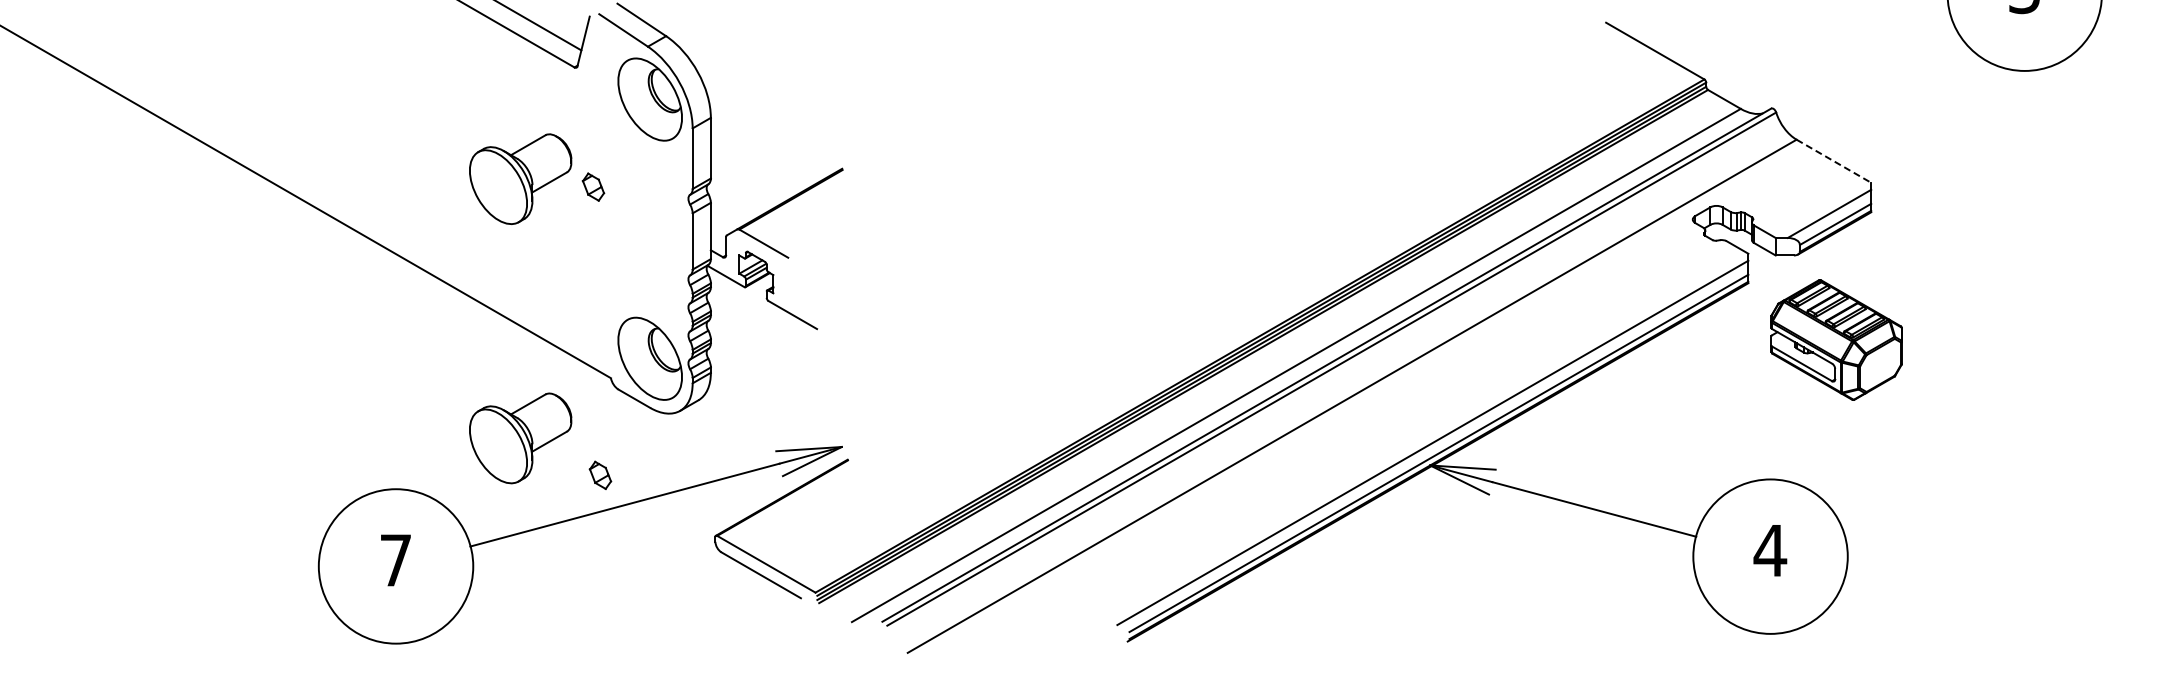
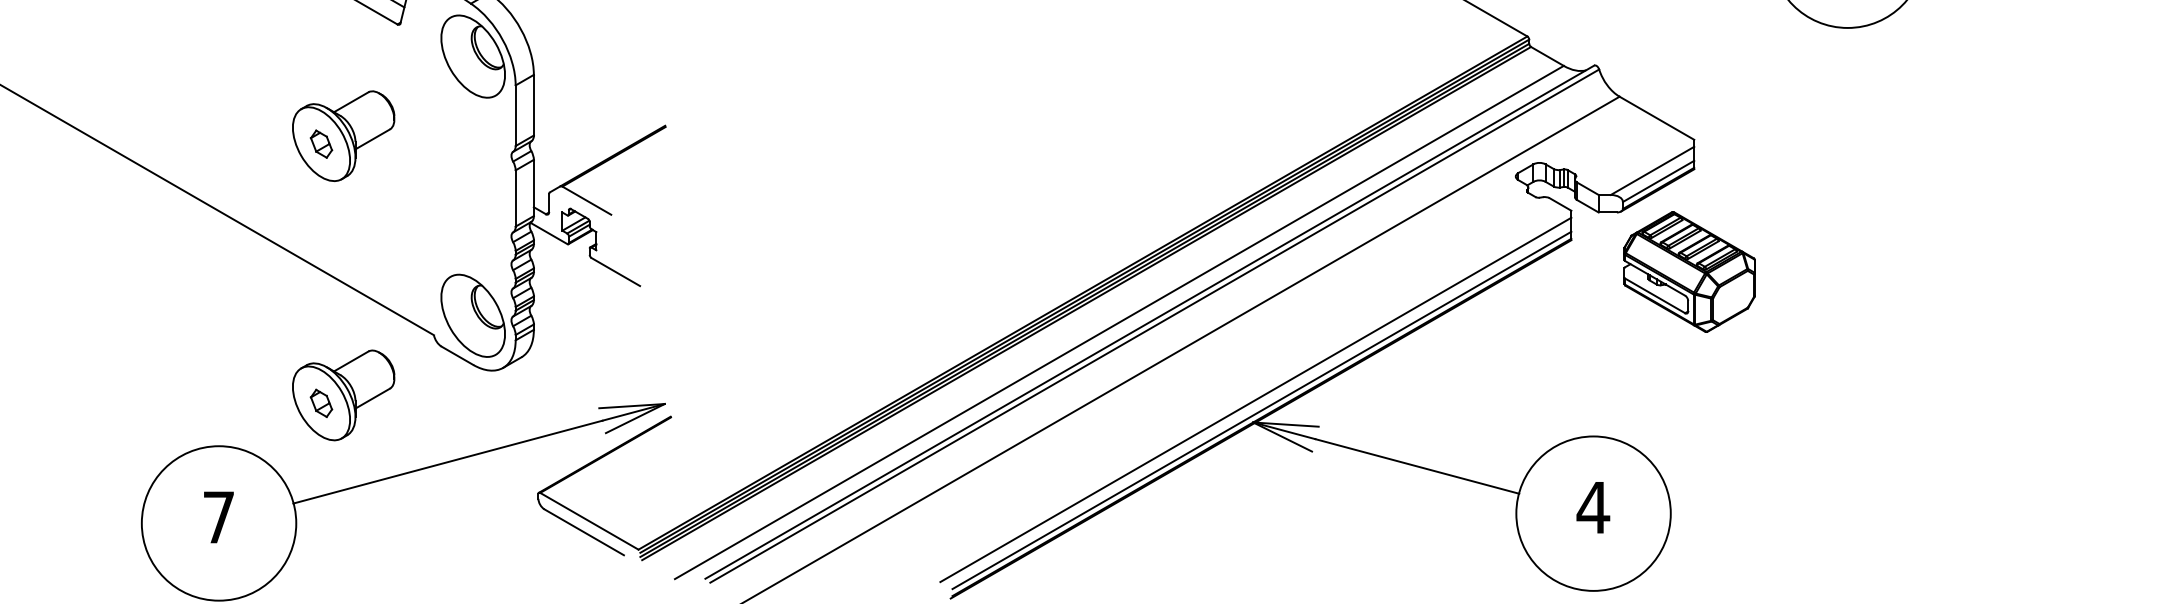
line: (1834, 161) -> (1657, 118), dashed -> solid
part: (593, 186) -> (321, 143), moved
part: (1836, 339) -> (1689, 271), moved
part: (600, 474) -> (321, 402), moved

